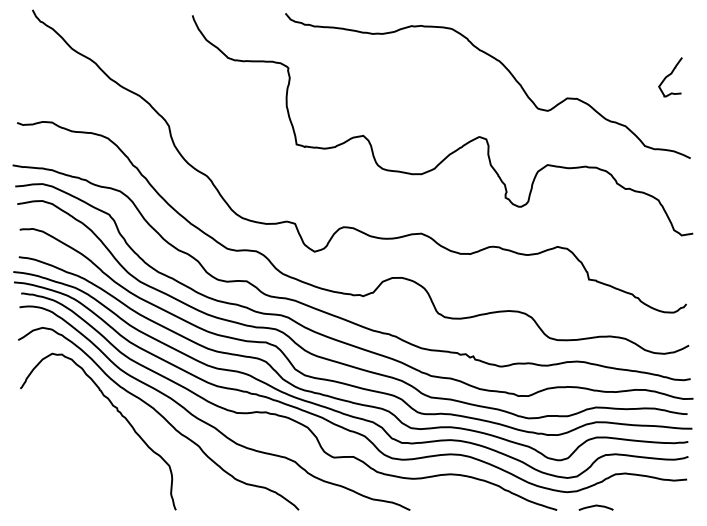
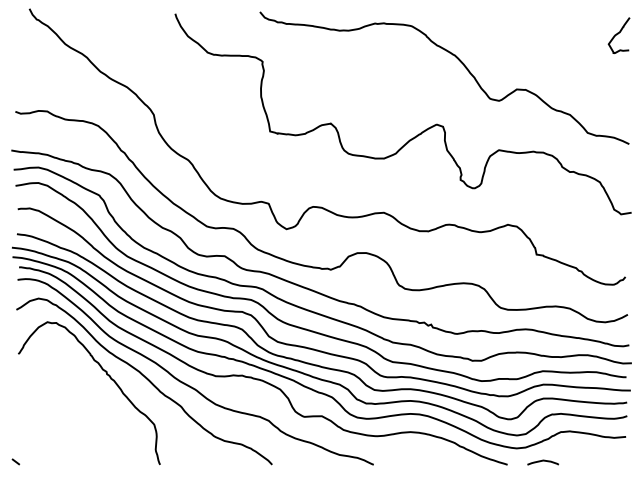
curve: (670, 75) -> (619, 33), moved
line: (17, 506) -> (15, 461), added

